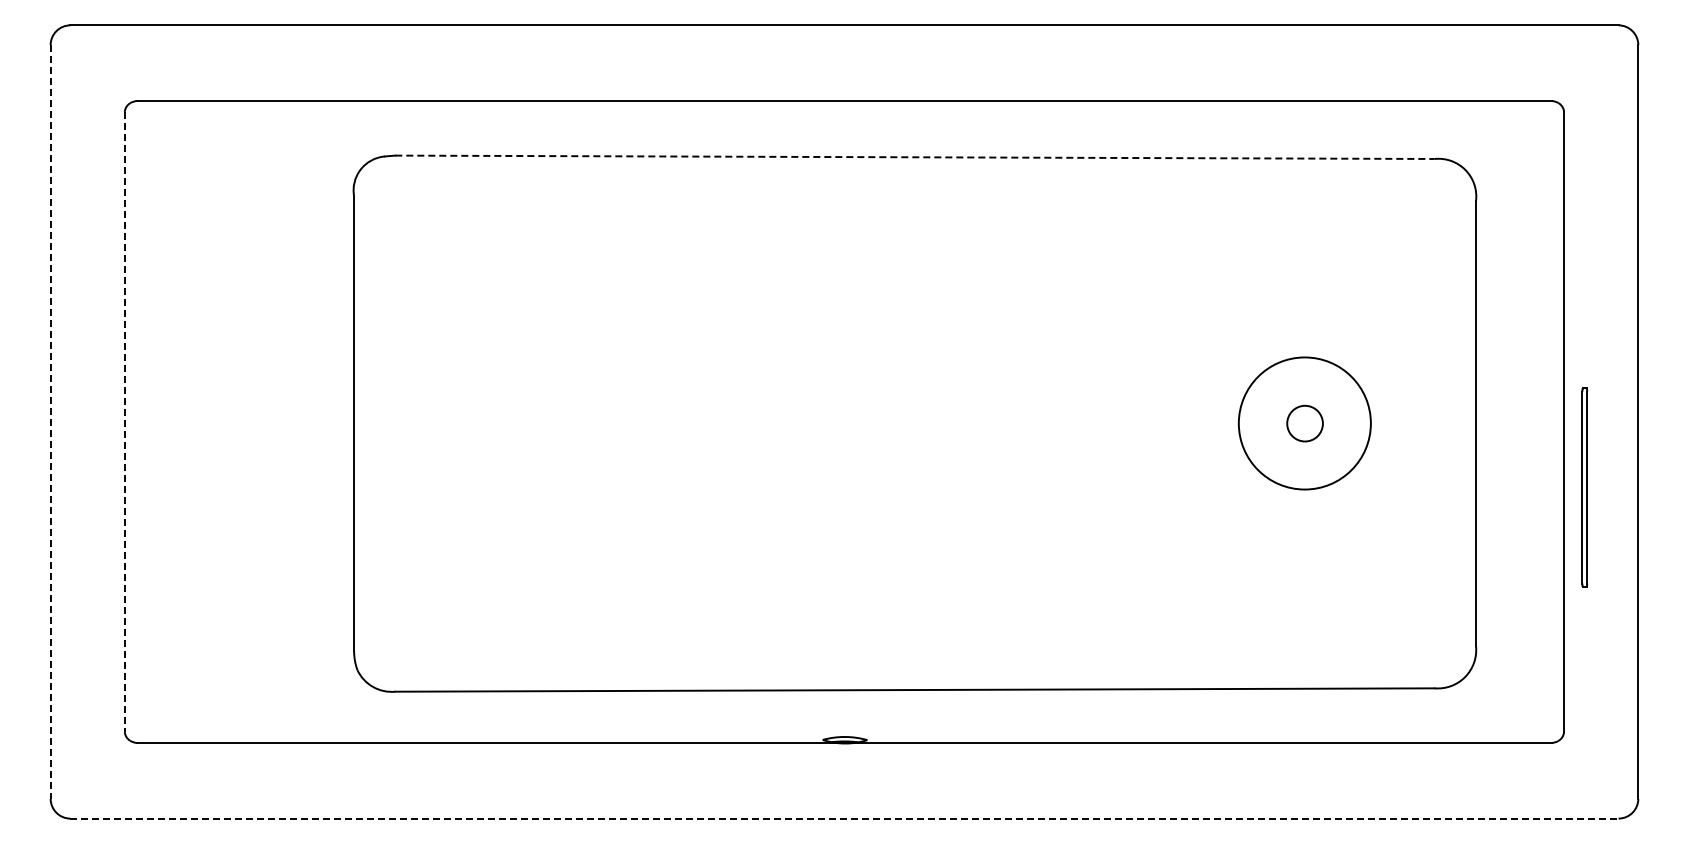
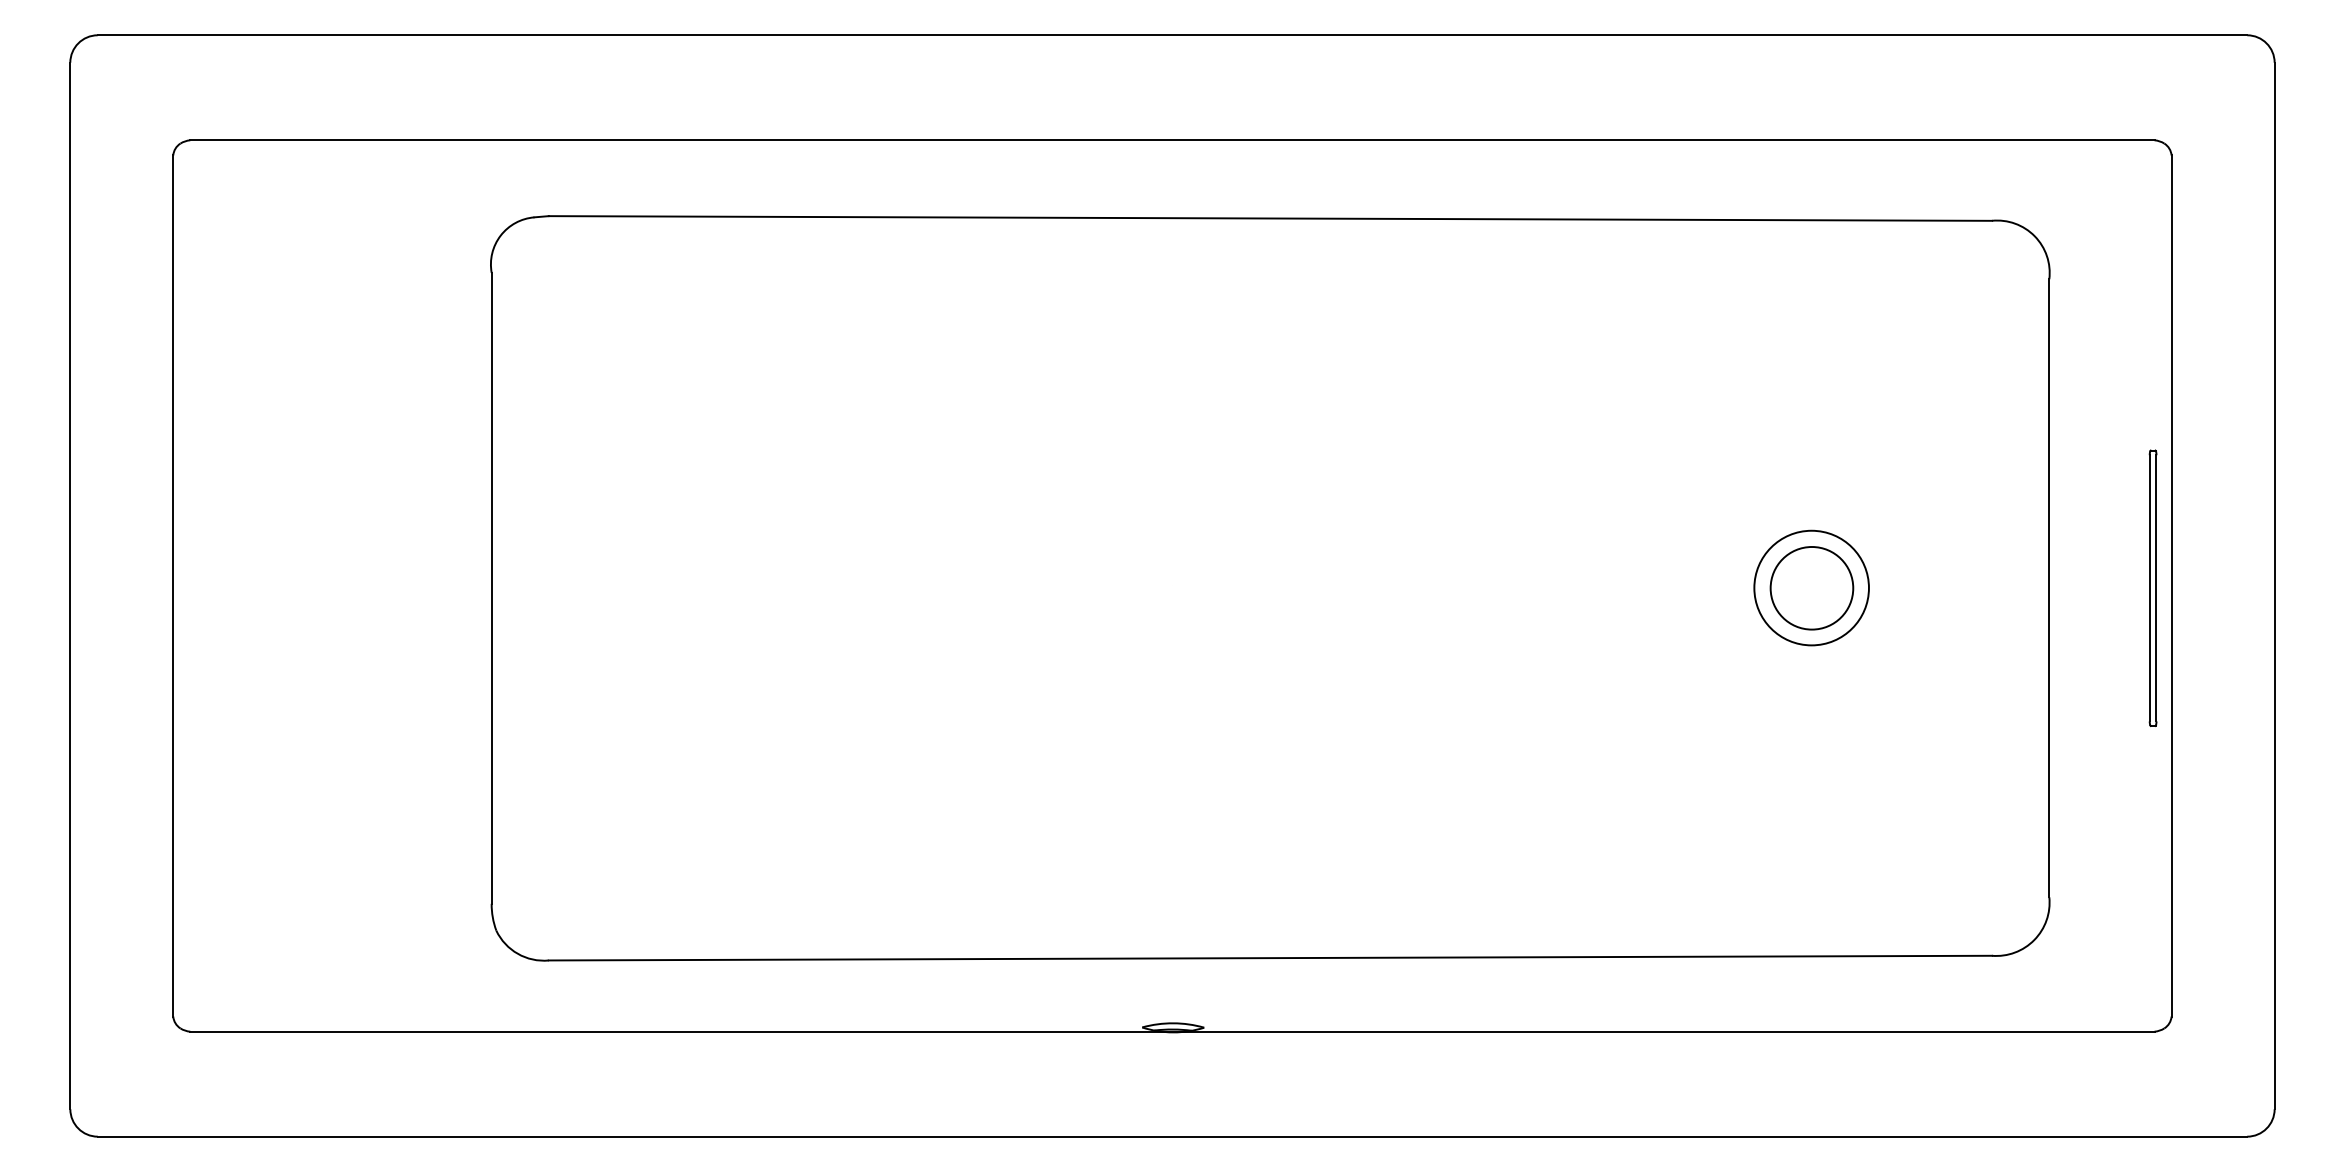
line: (915, 157) -> (1271, 218), dashed -> solid
line: (50, 422) -> (70, 586), dashed -> solid
line: (124, 422) -> (172, 586), dashed -> solid
circle: (1304, 423) -> (1811, 588), size x0.62
circle: (1304, 423) -> (1811, 588), size x1.67
part: (1584, 487) -> (2152, 588), moved
line: (844, 818) -> (1172, 1136), dashed -> solid

